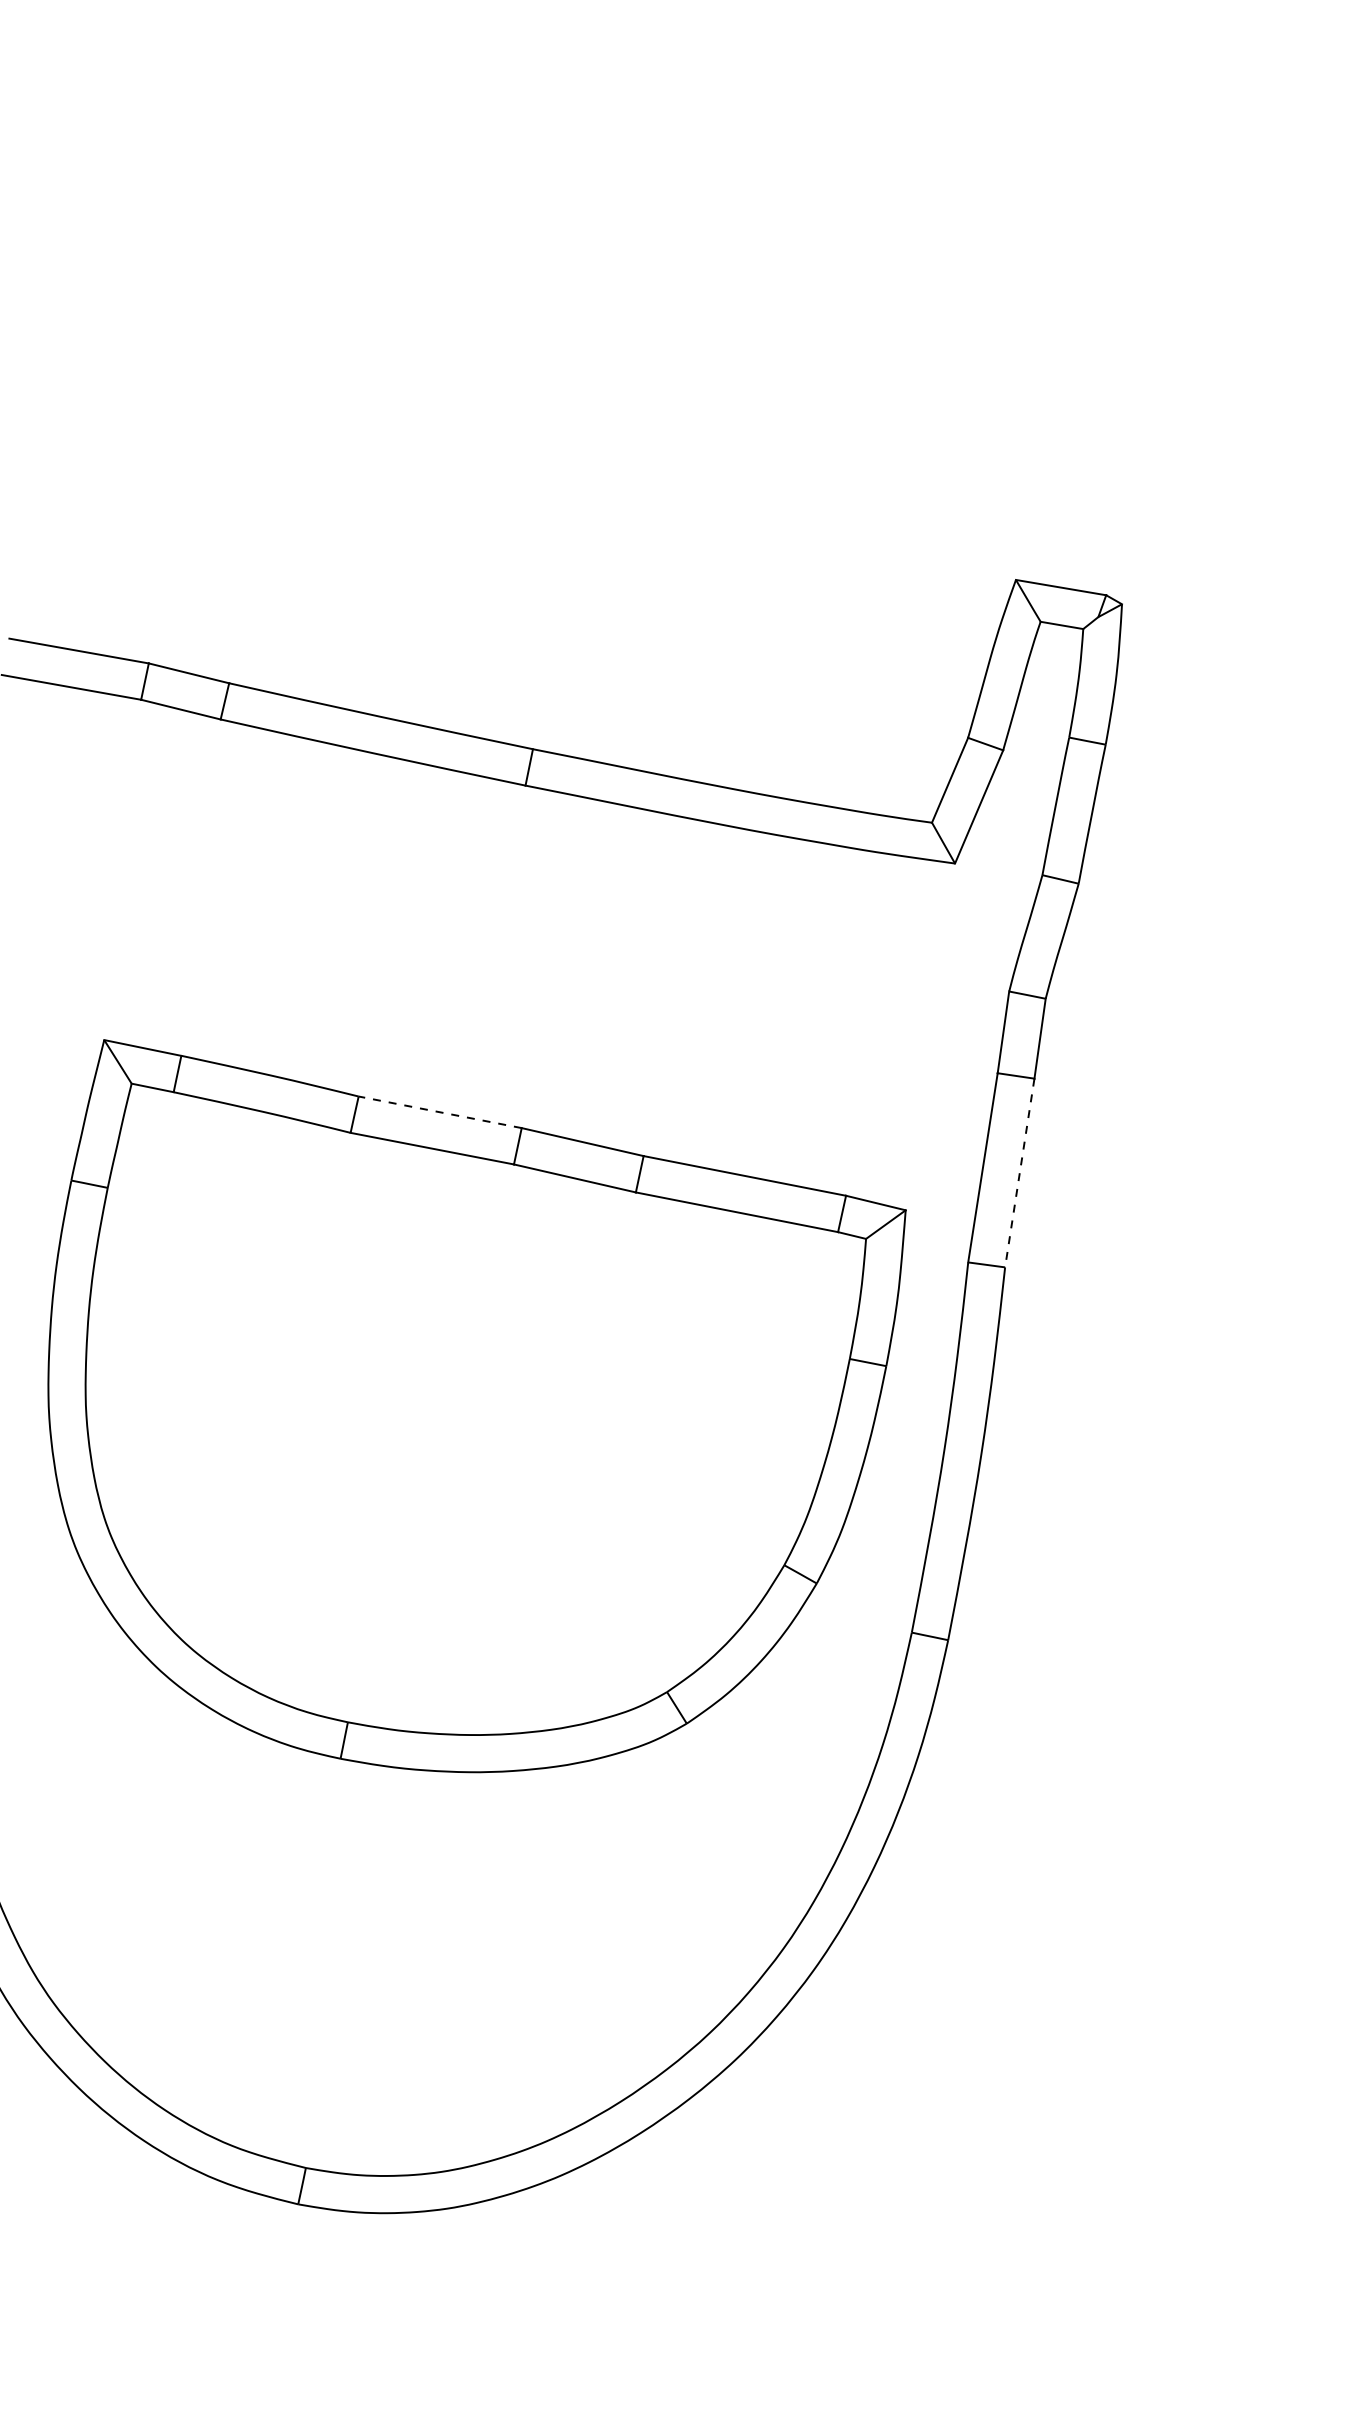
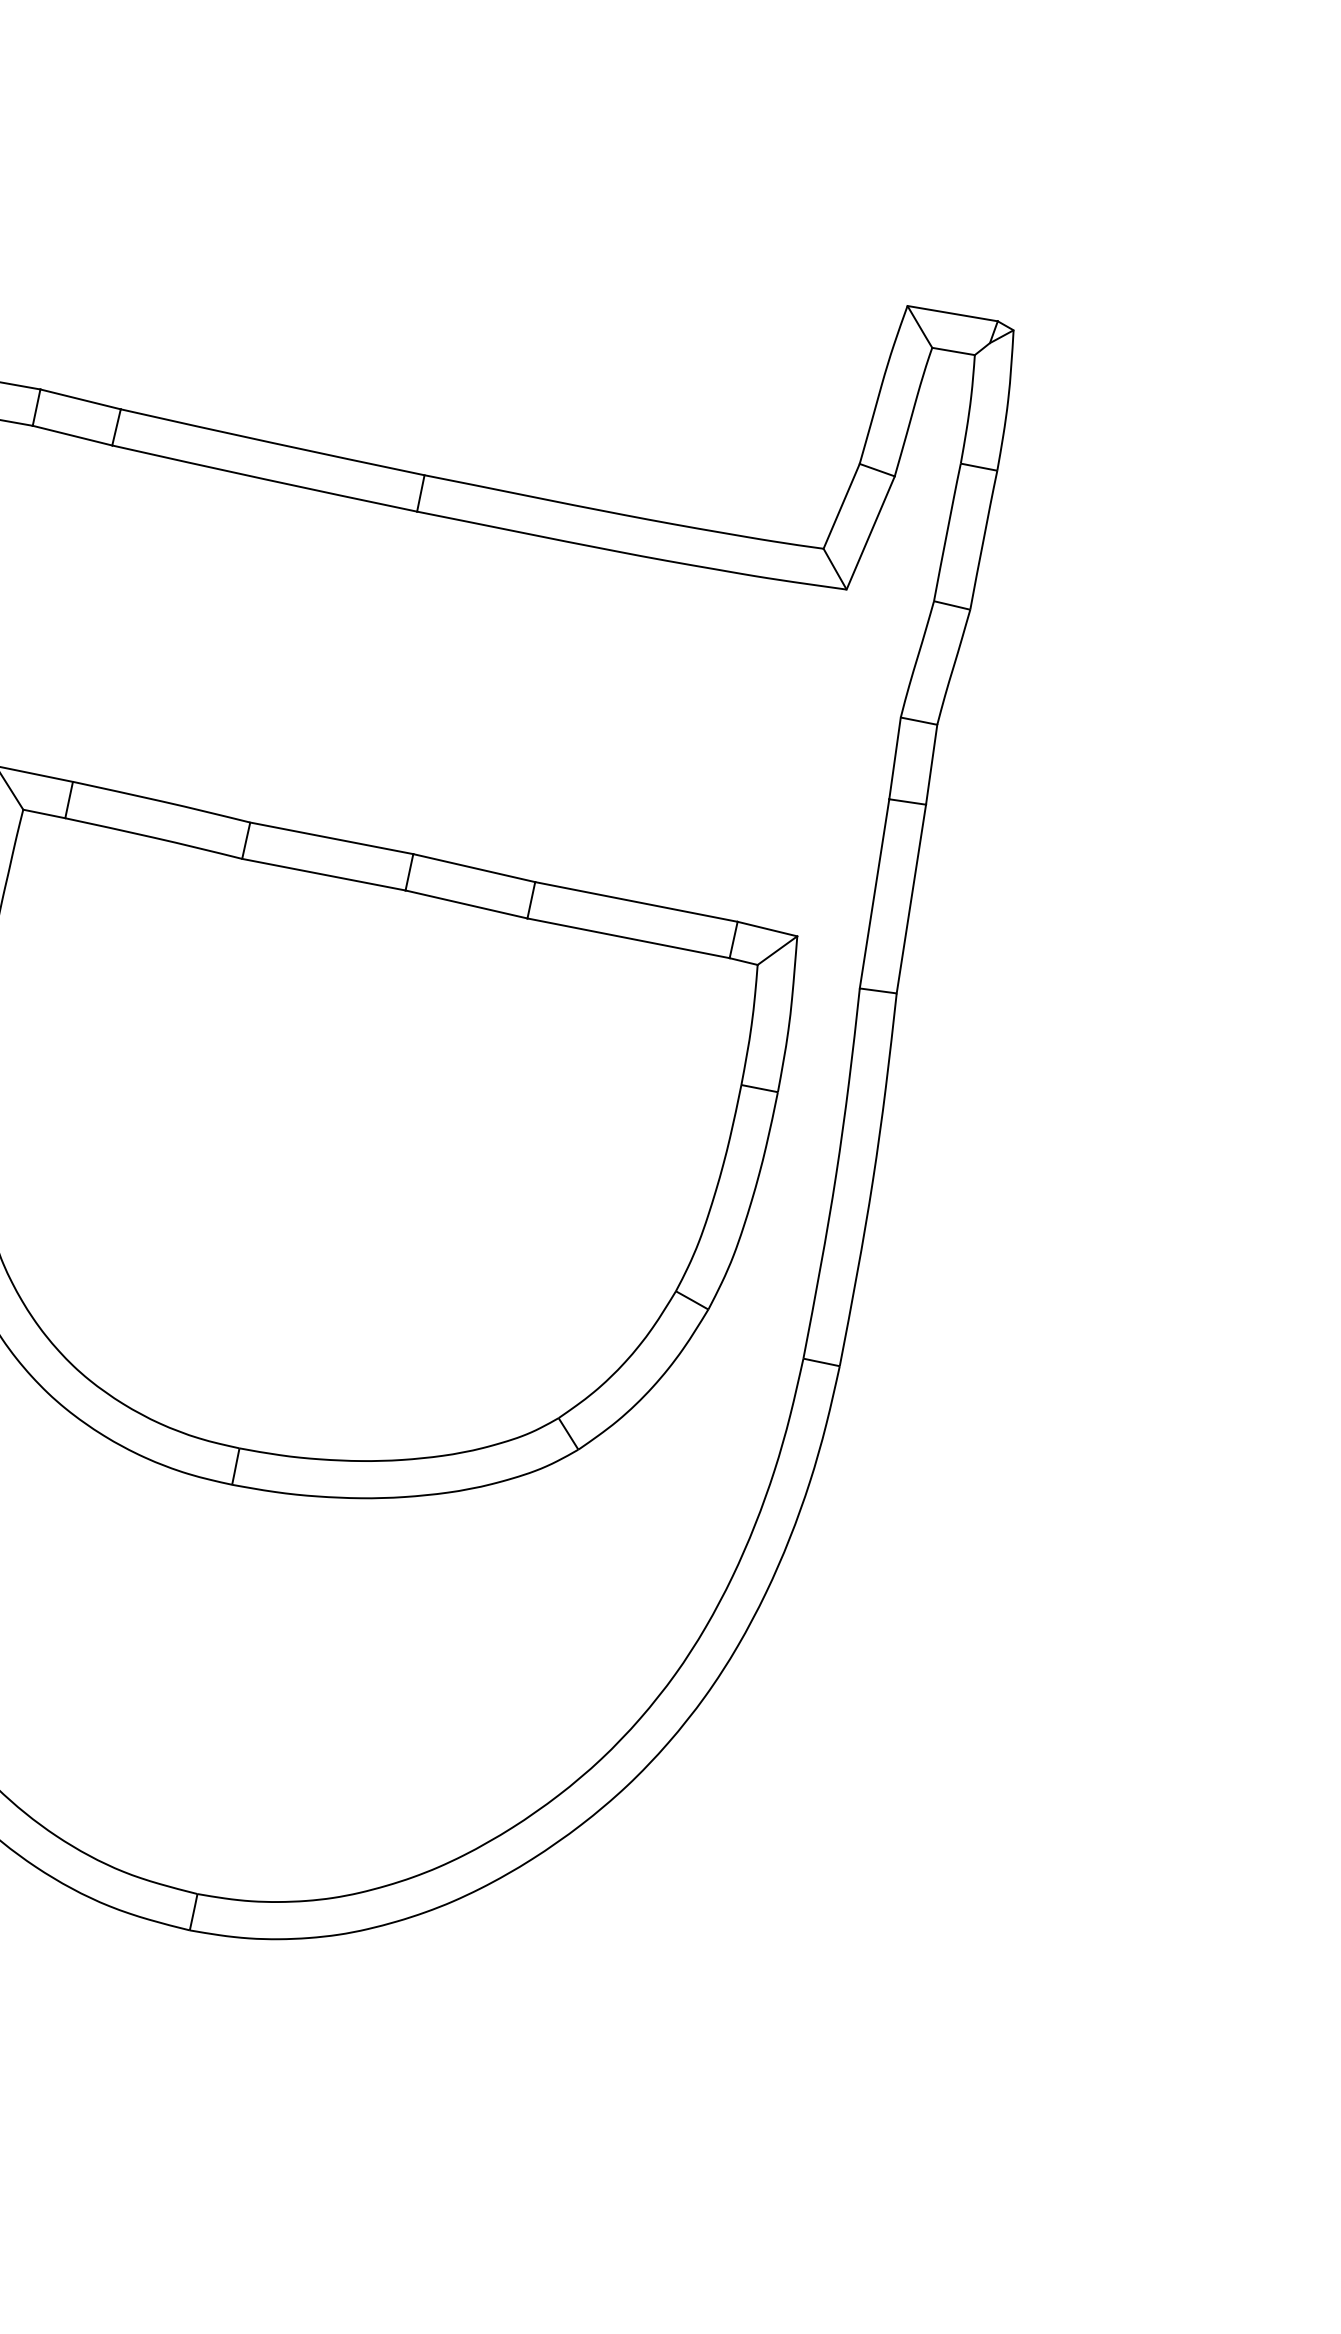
line: (439, 1112) -> (331, 838), dashed -> solid
line: (1019, 1173) -> (911, 899), dashed -> solid

